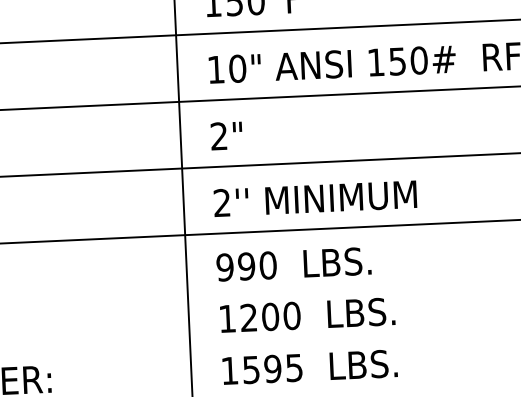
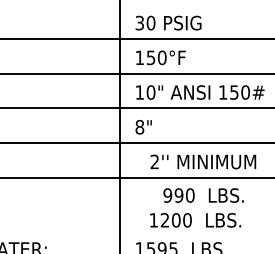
text: (218, 136) -> (139, 127), 2" -> 8"
text: (315, 197) -> (203, 161), moved
text: (293, 264) -> (203, 195), moved
text: (307, 315) -> (195, 220), moved

